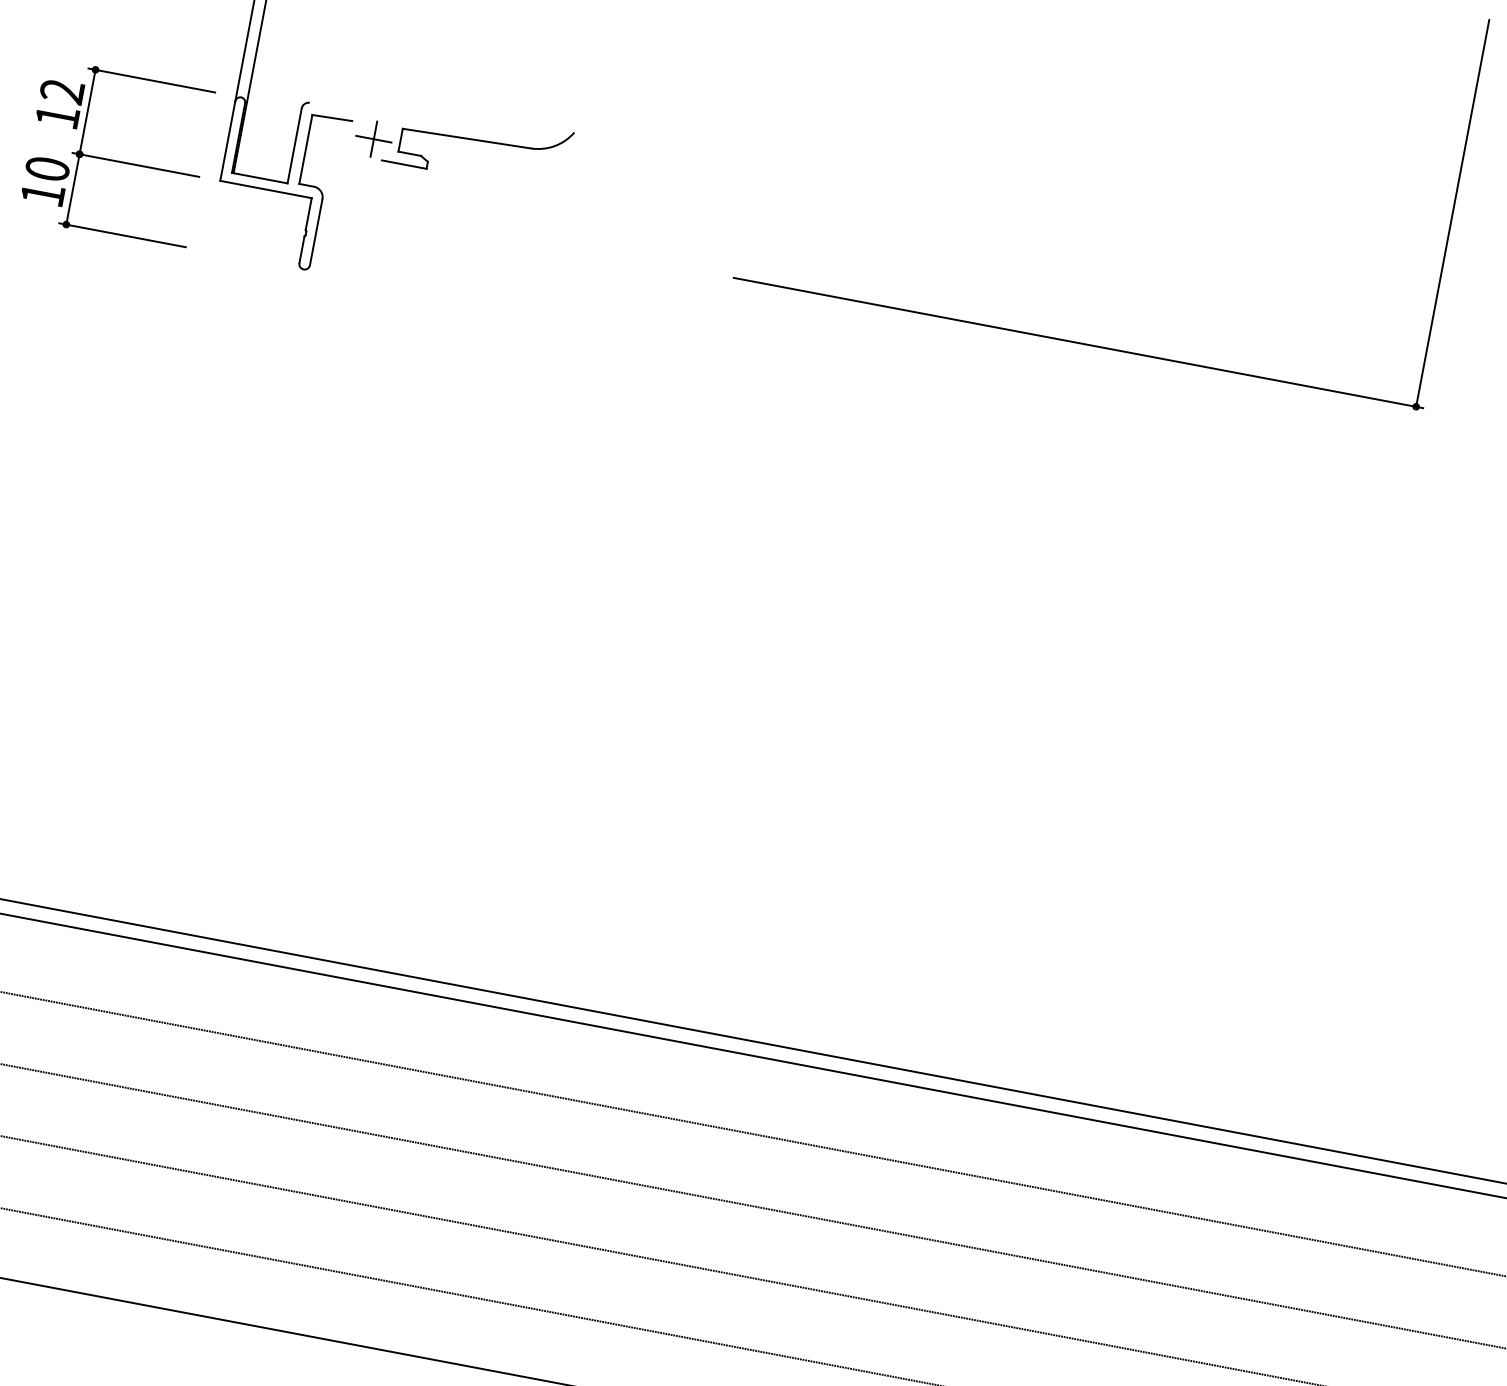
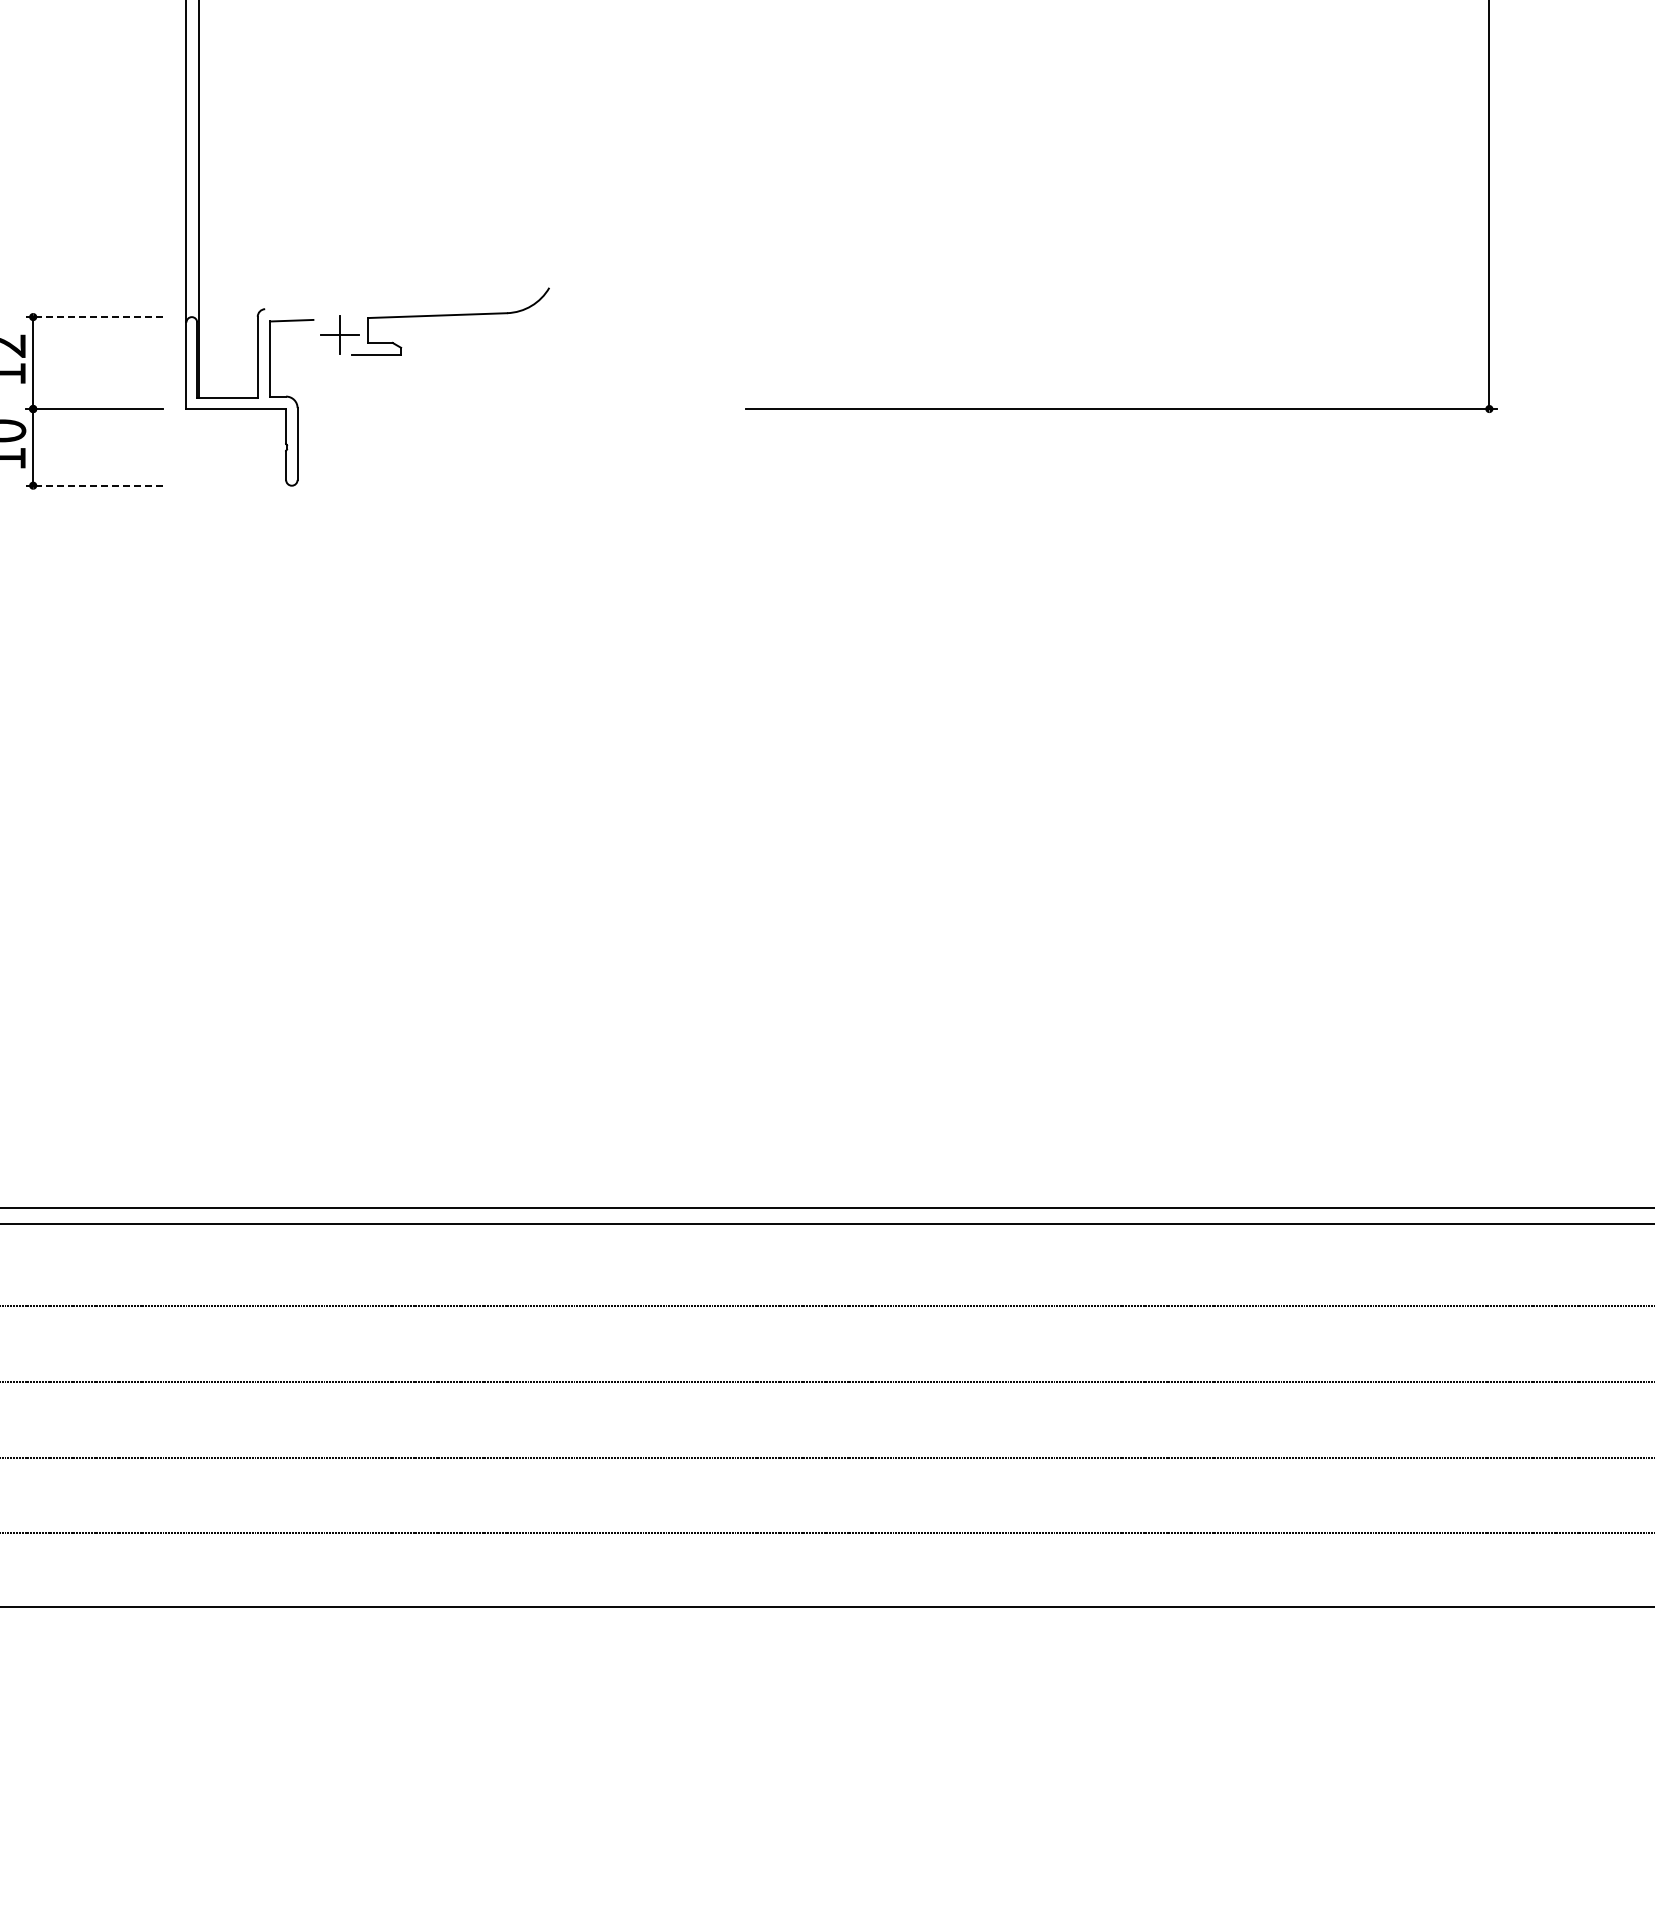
line: (151, 80) -> (94, 317), solid -> dashed
line: (122, 235) -> (94, 485), solid -> dashed

